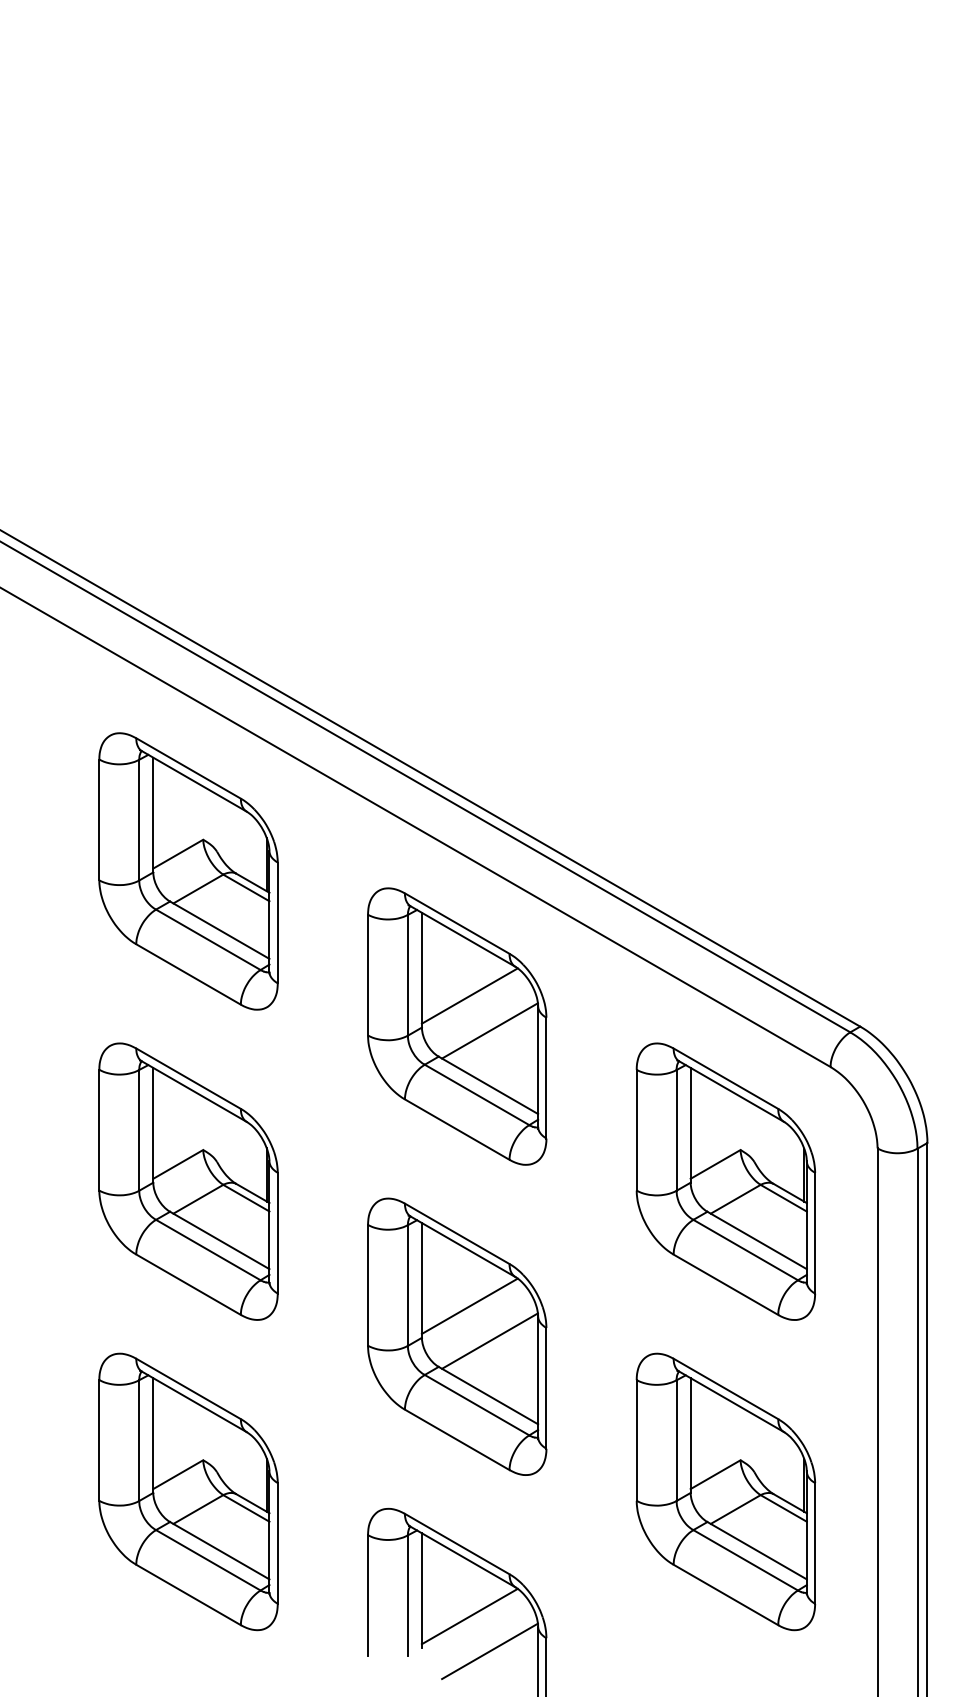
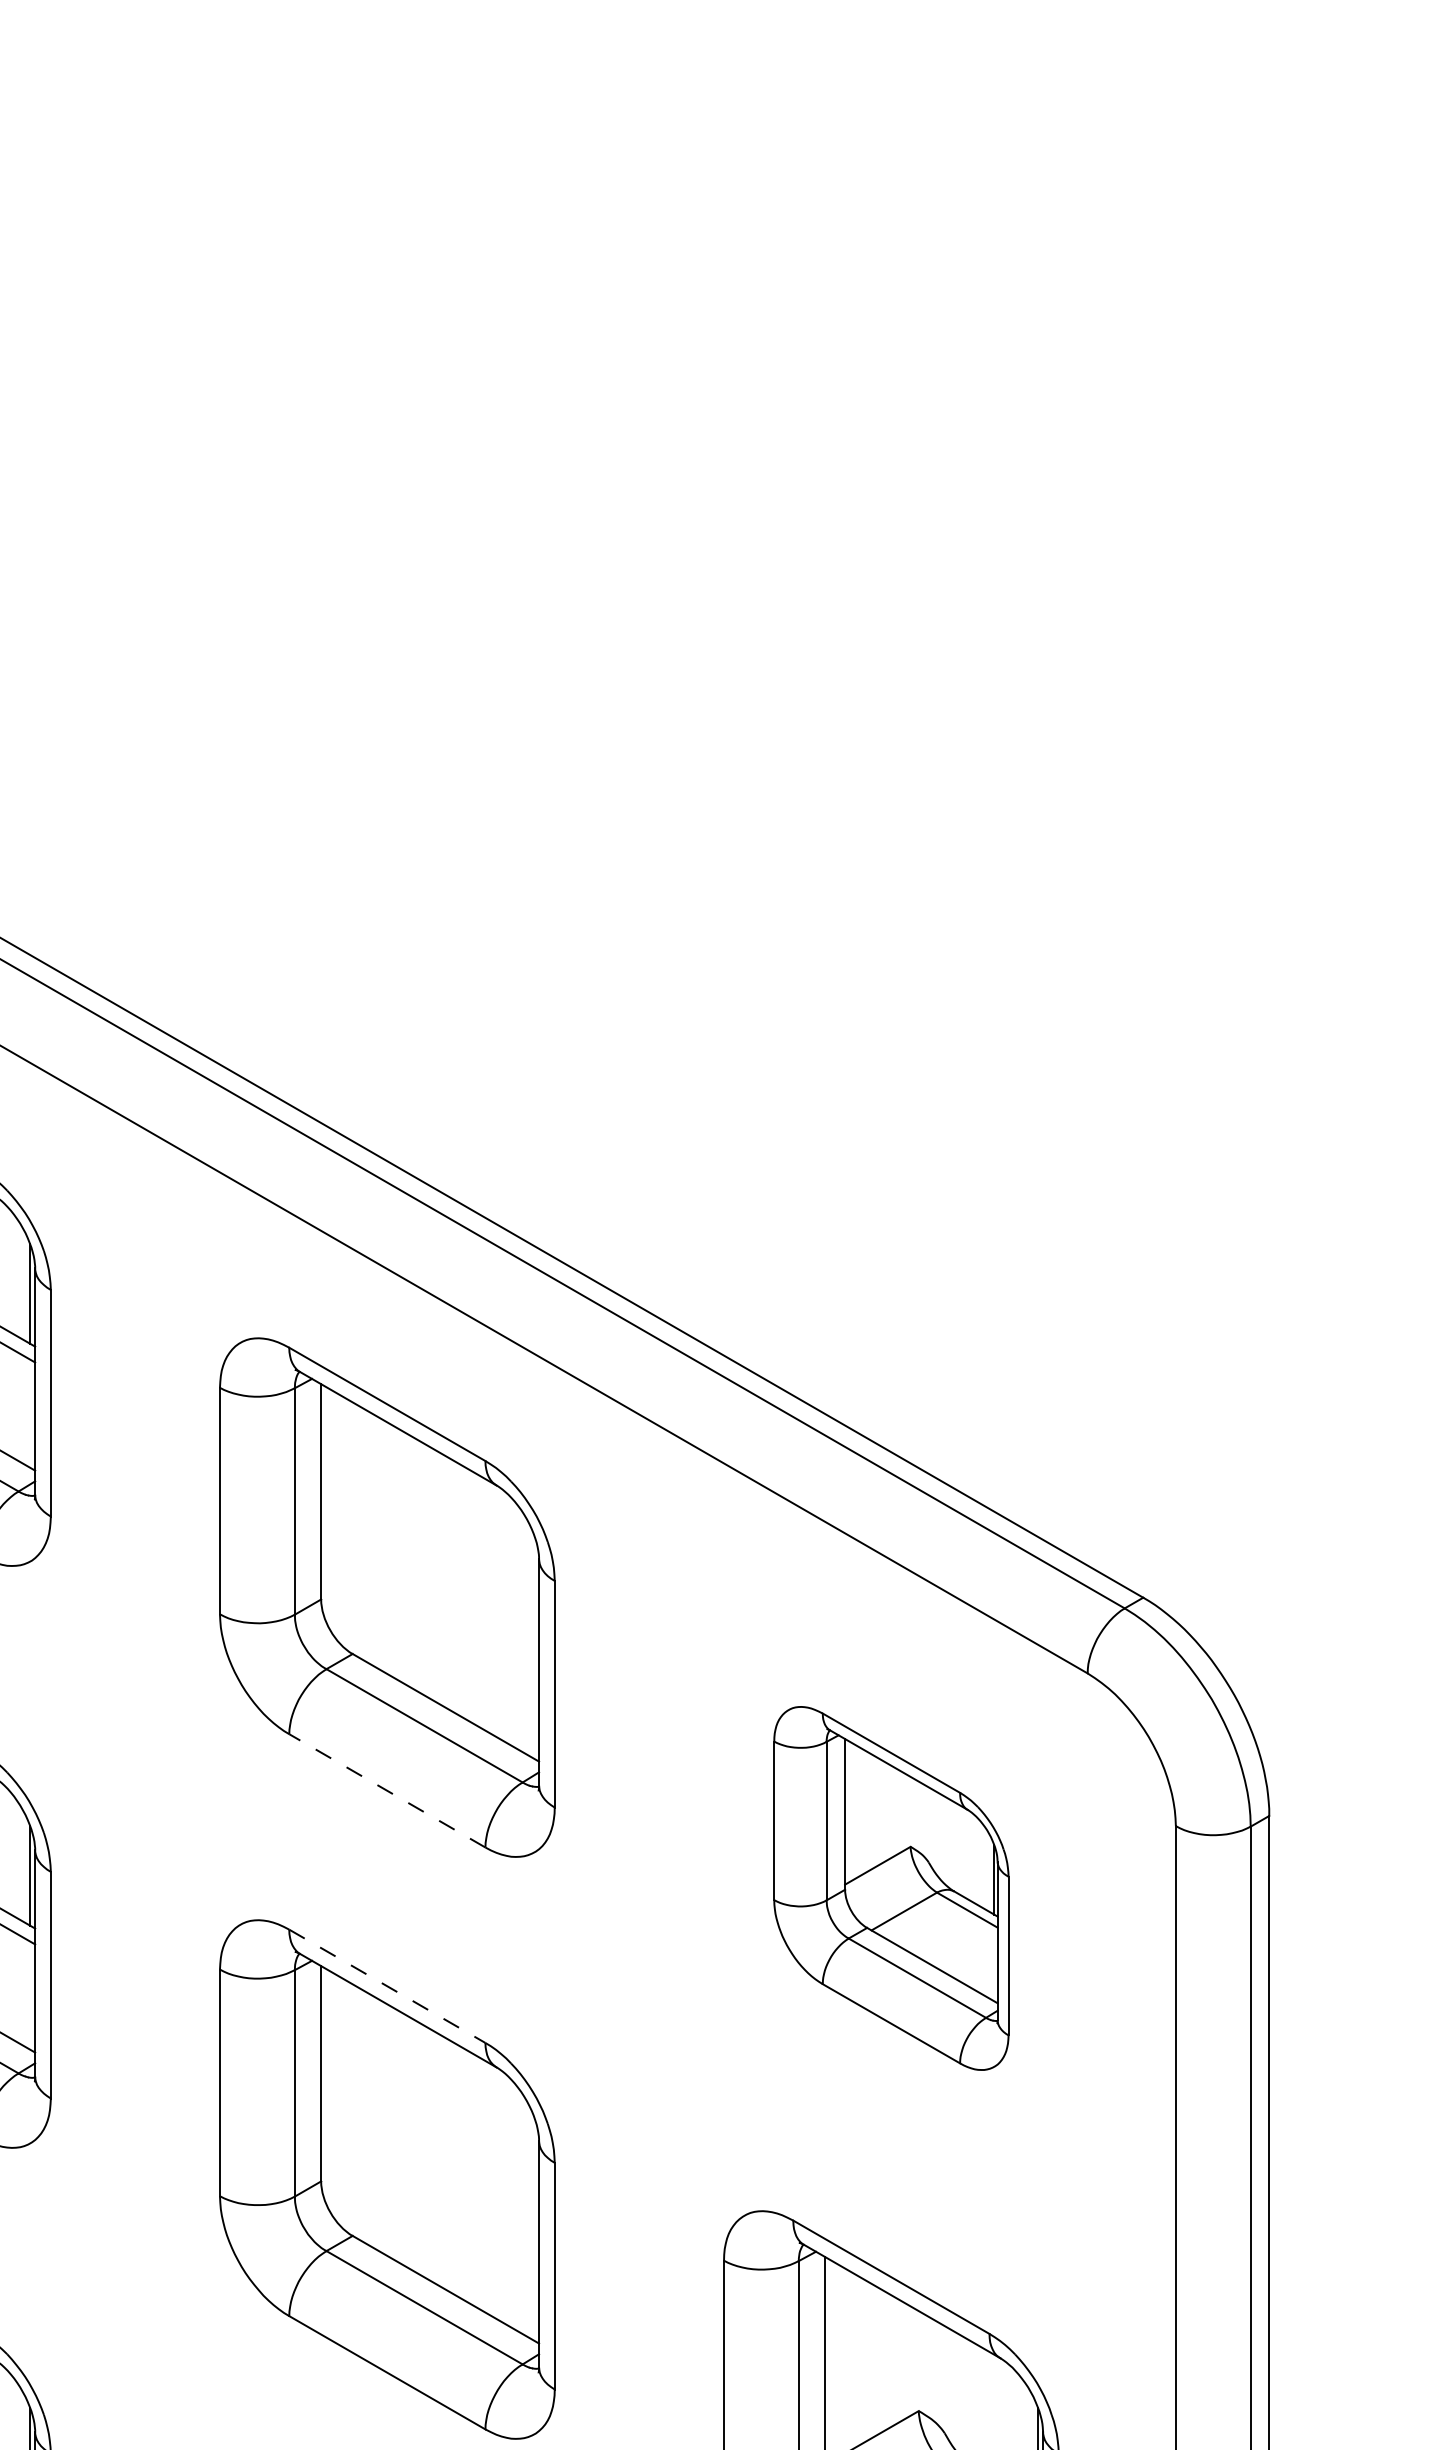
line: (469, 995) -> (410, 1539), removed
line: (489, 1030) -> (447, 1604), removed
line: (456, 1129) -> (385, 1790), solid -> dashed
part: (725, 1181) -> (890, 1888), size x0.7
line: (457, 1234) -> (387, 1987), solid -> dashed
line: (469, 1305) -> (410, 2120), removed
line: (489, 1340) -> (447, 2186), removed

